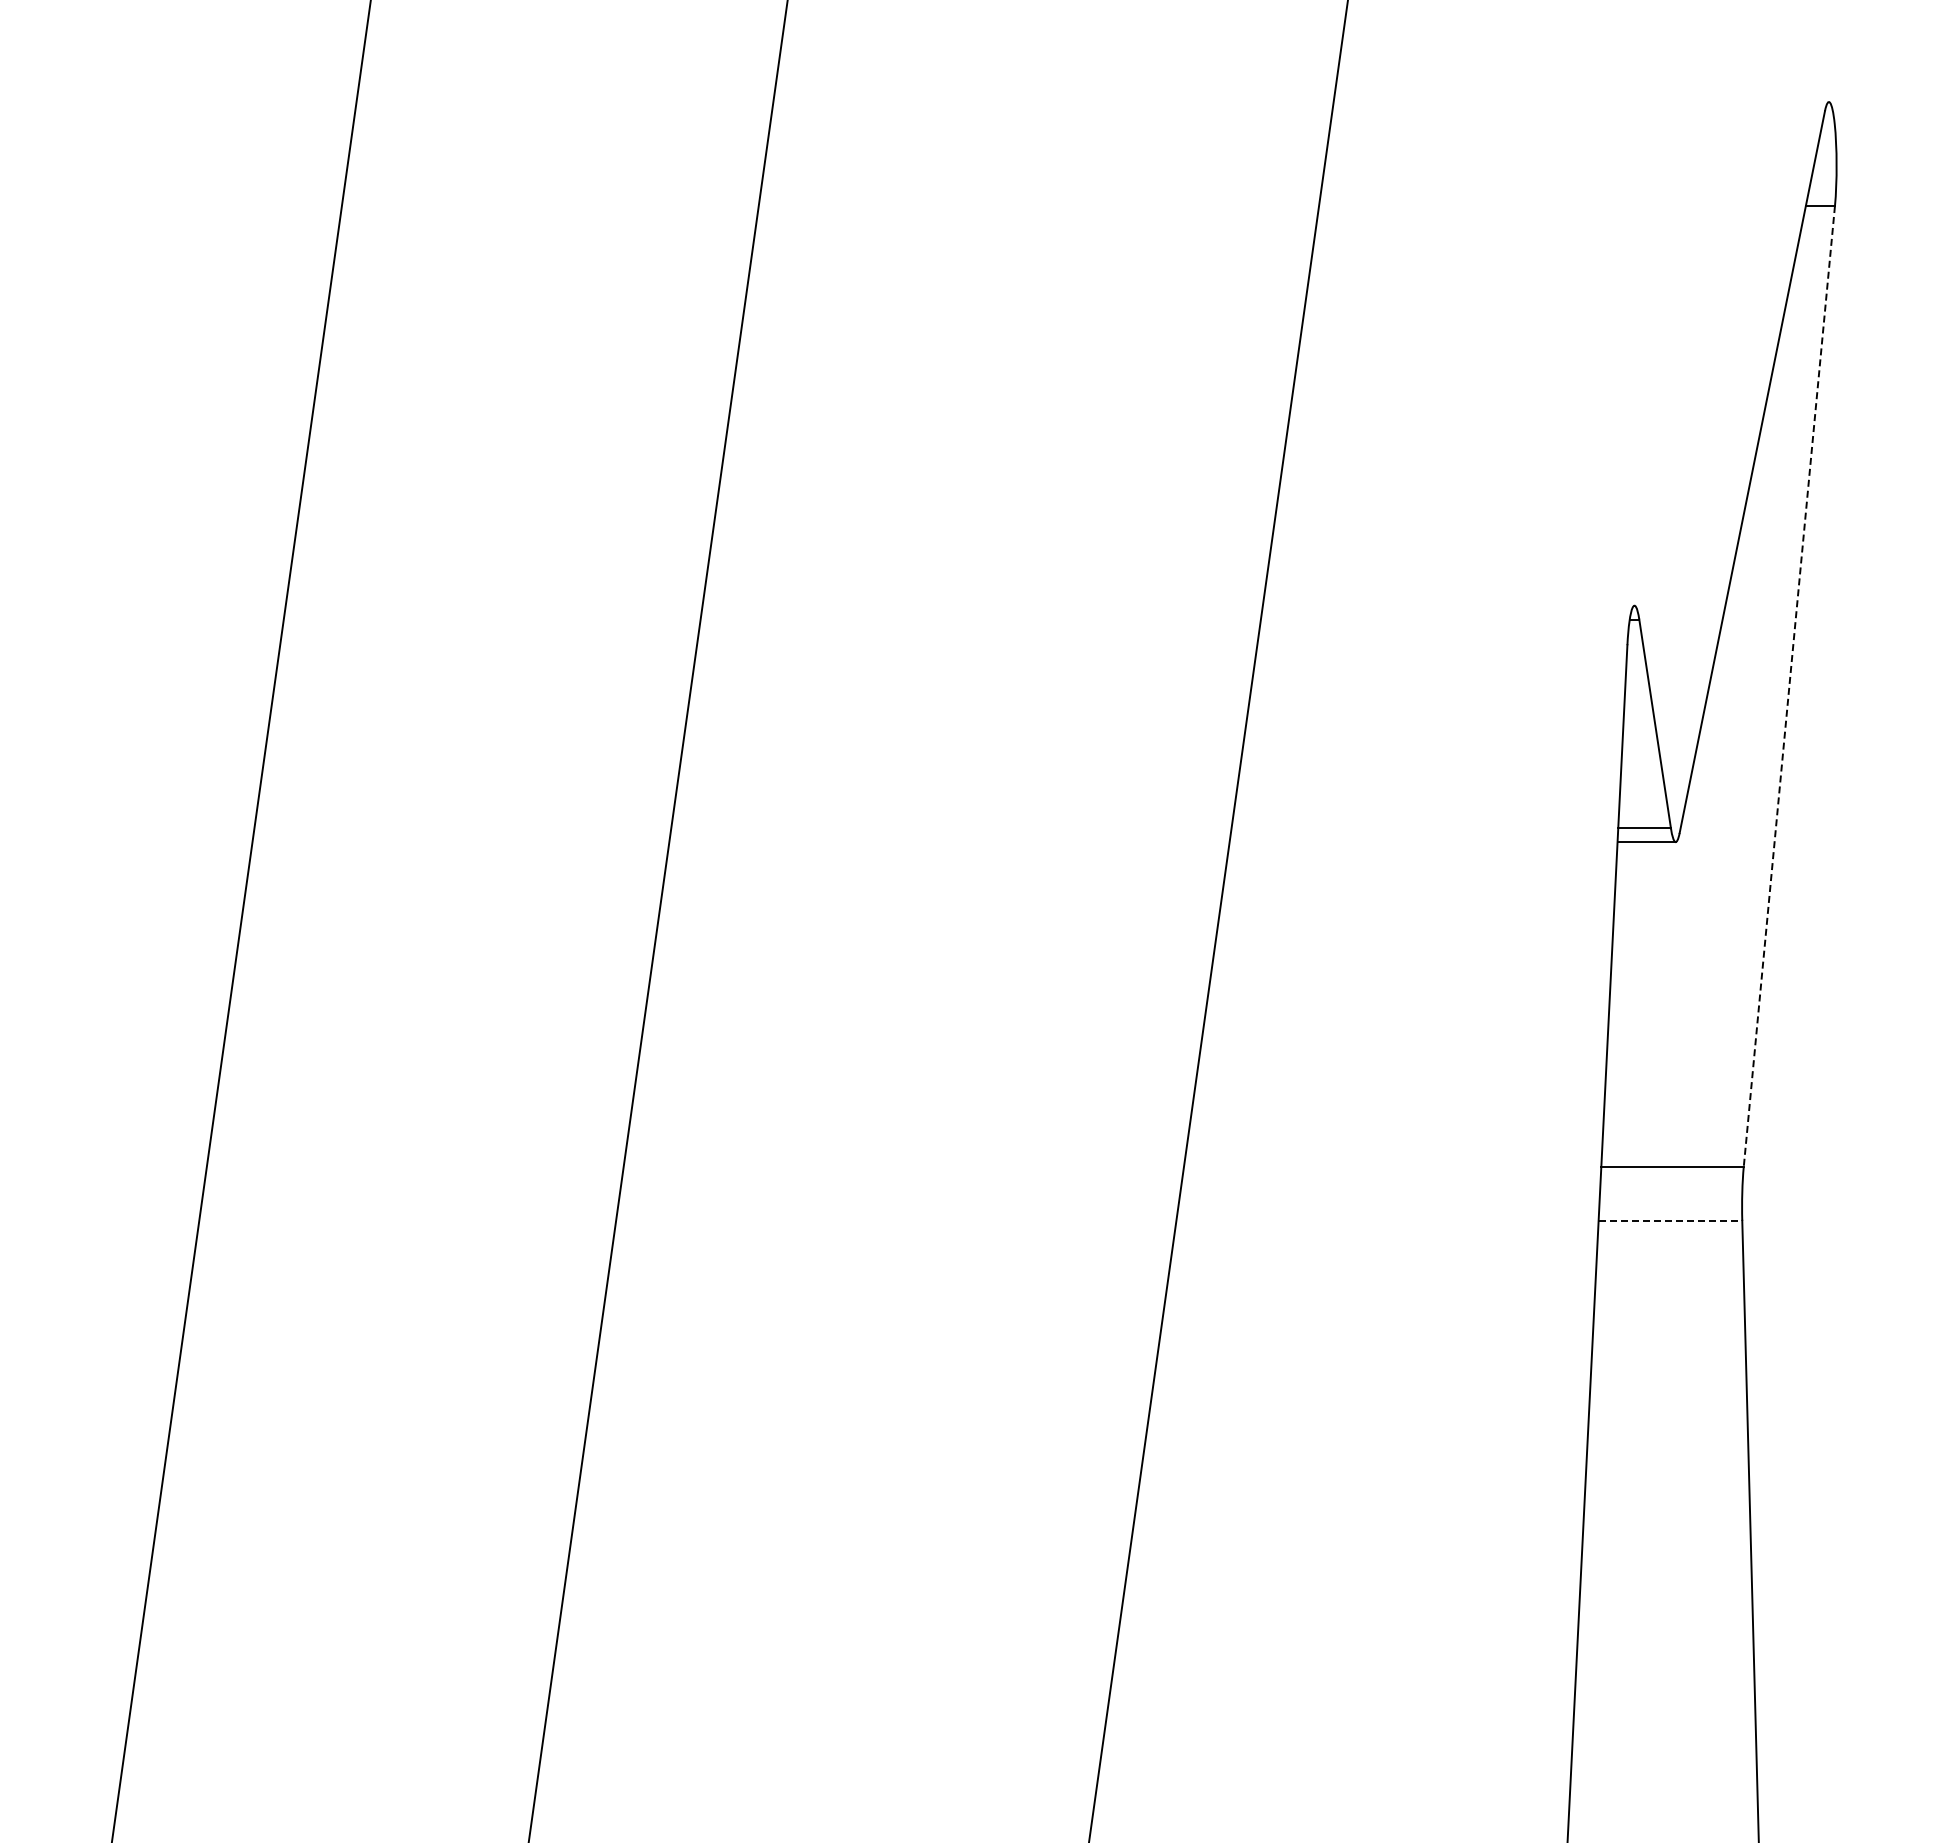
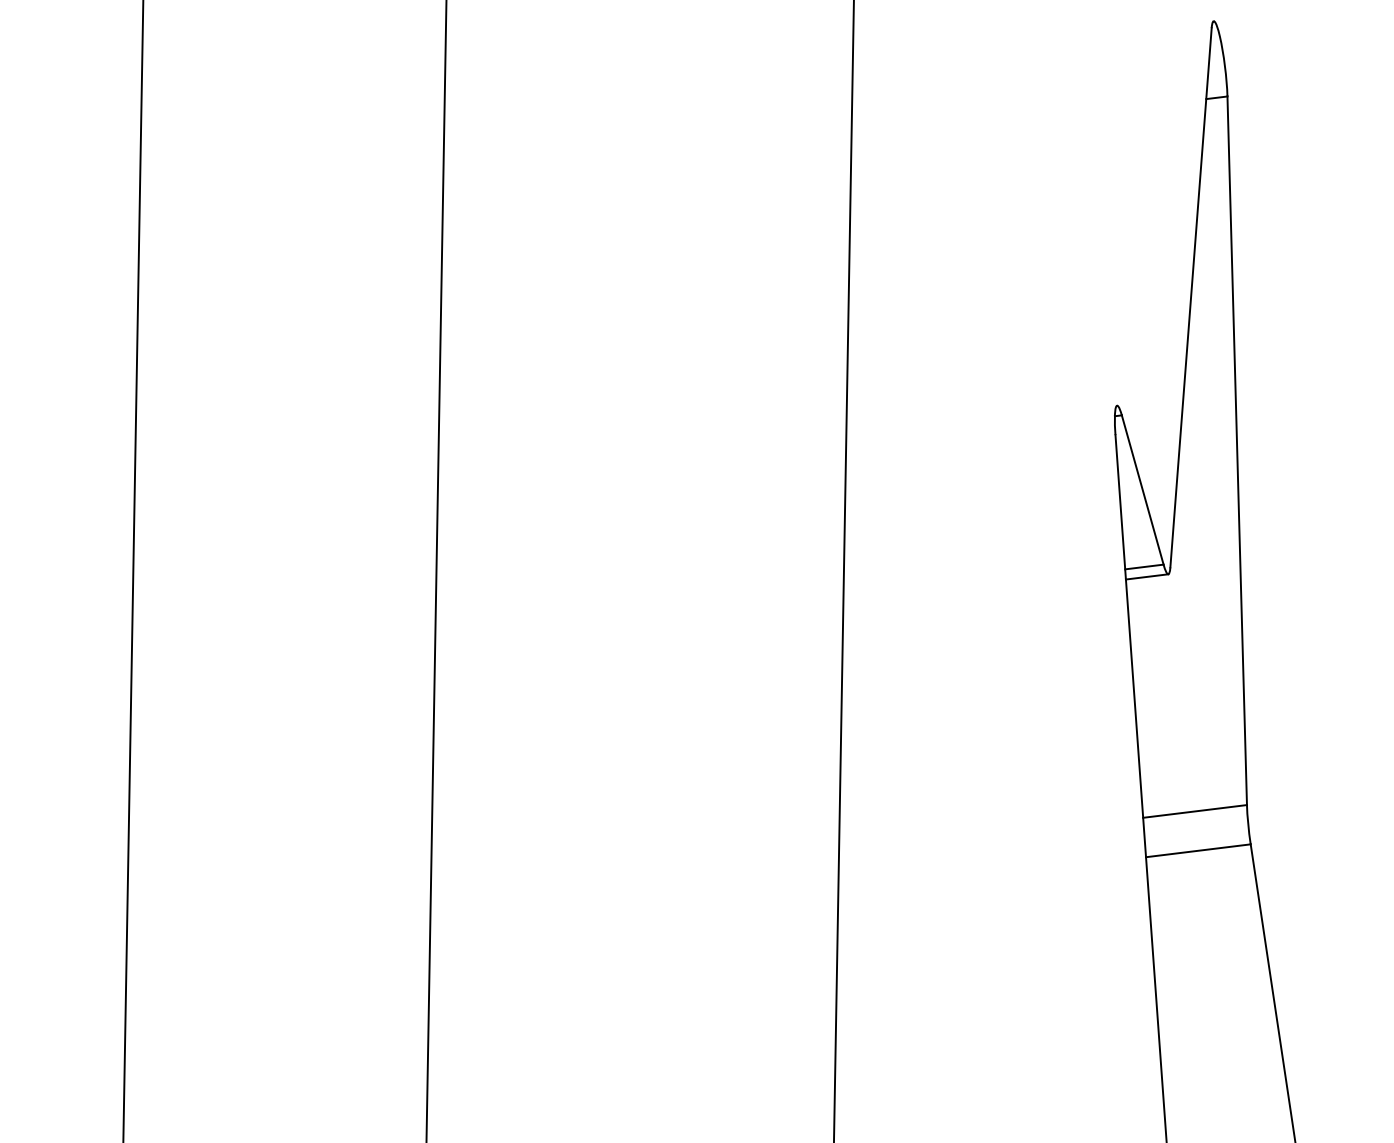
line: (1789, 686) -> (1237, 450), dashed -> solid
line: (1670, 1220) -> (1198, 850), dashed -> solid

